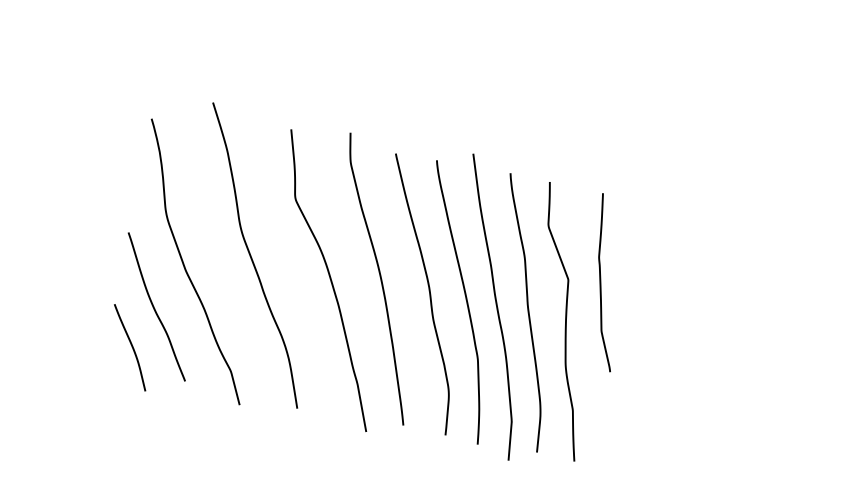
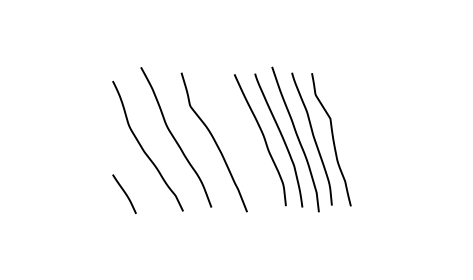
curve: (379, 278) -> (238, 136), removed
curve: (602, 283) -> (347, 117), removed
curve: (154, 305) -> (132, 171), removed

